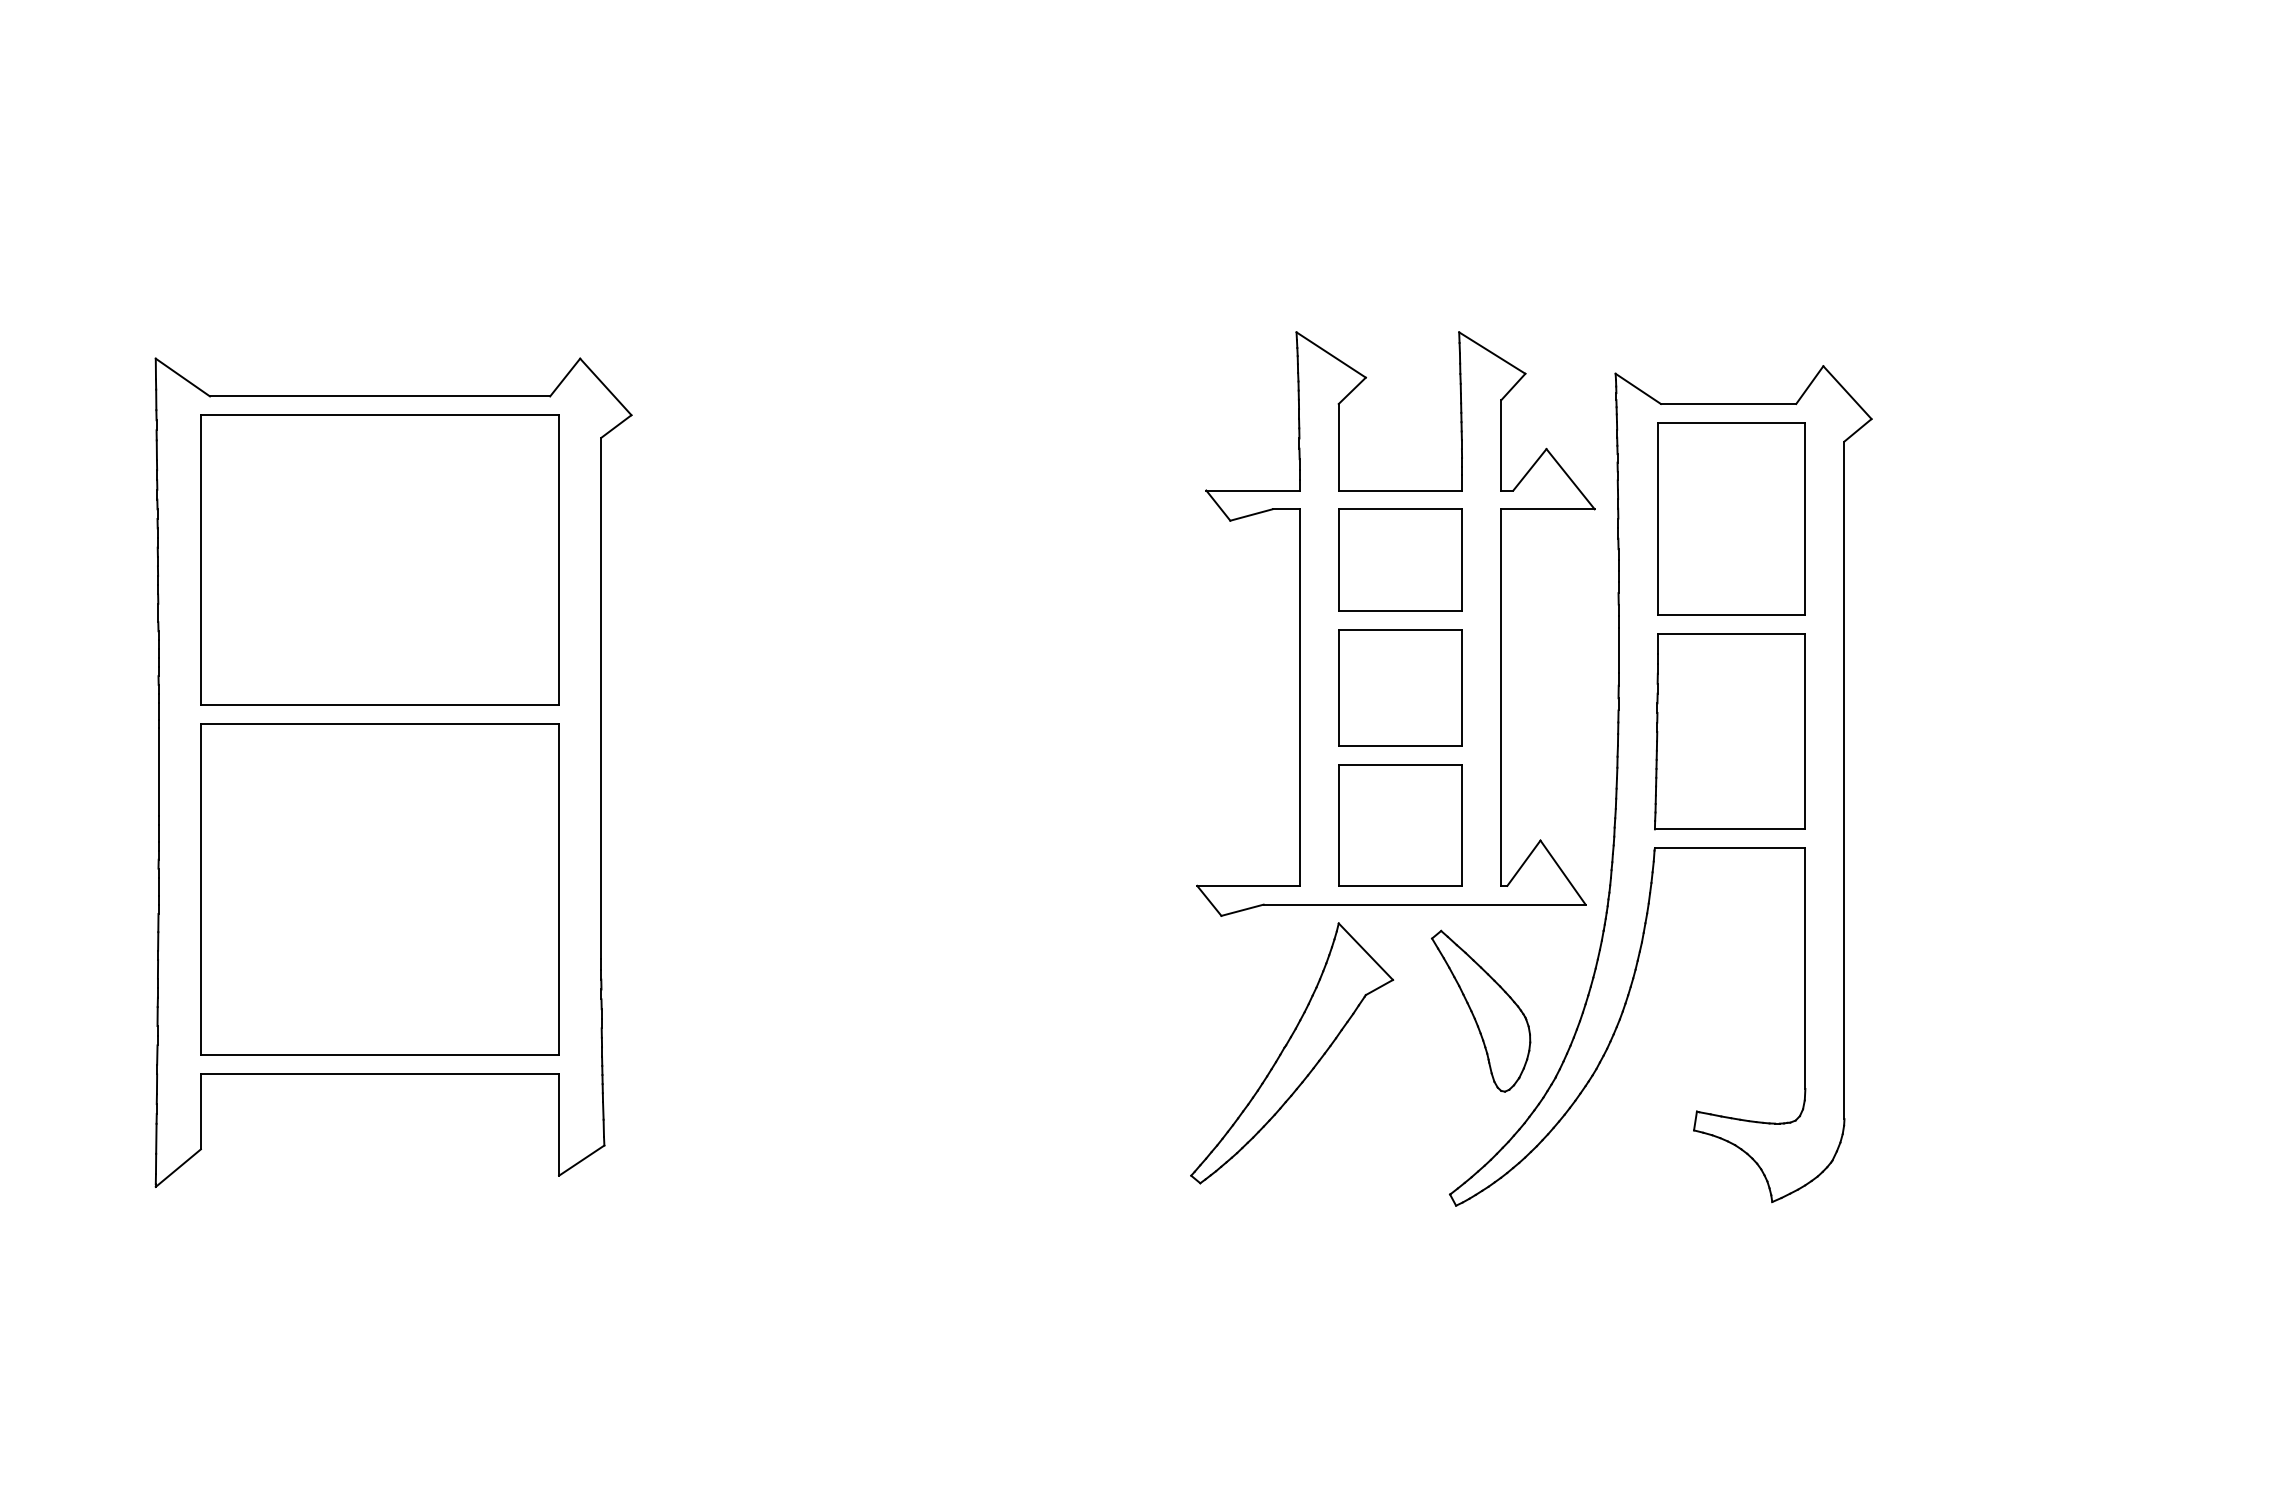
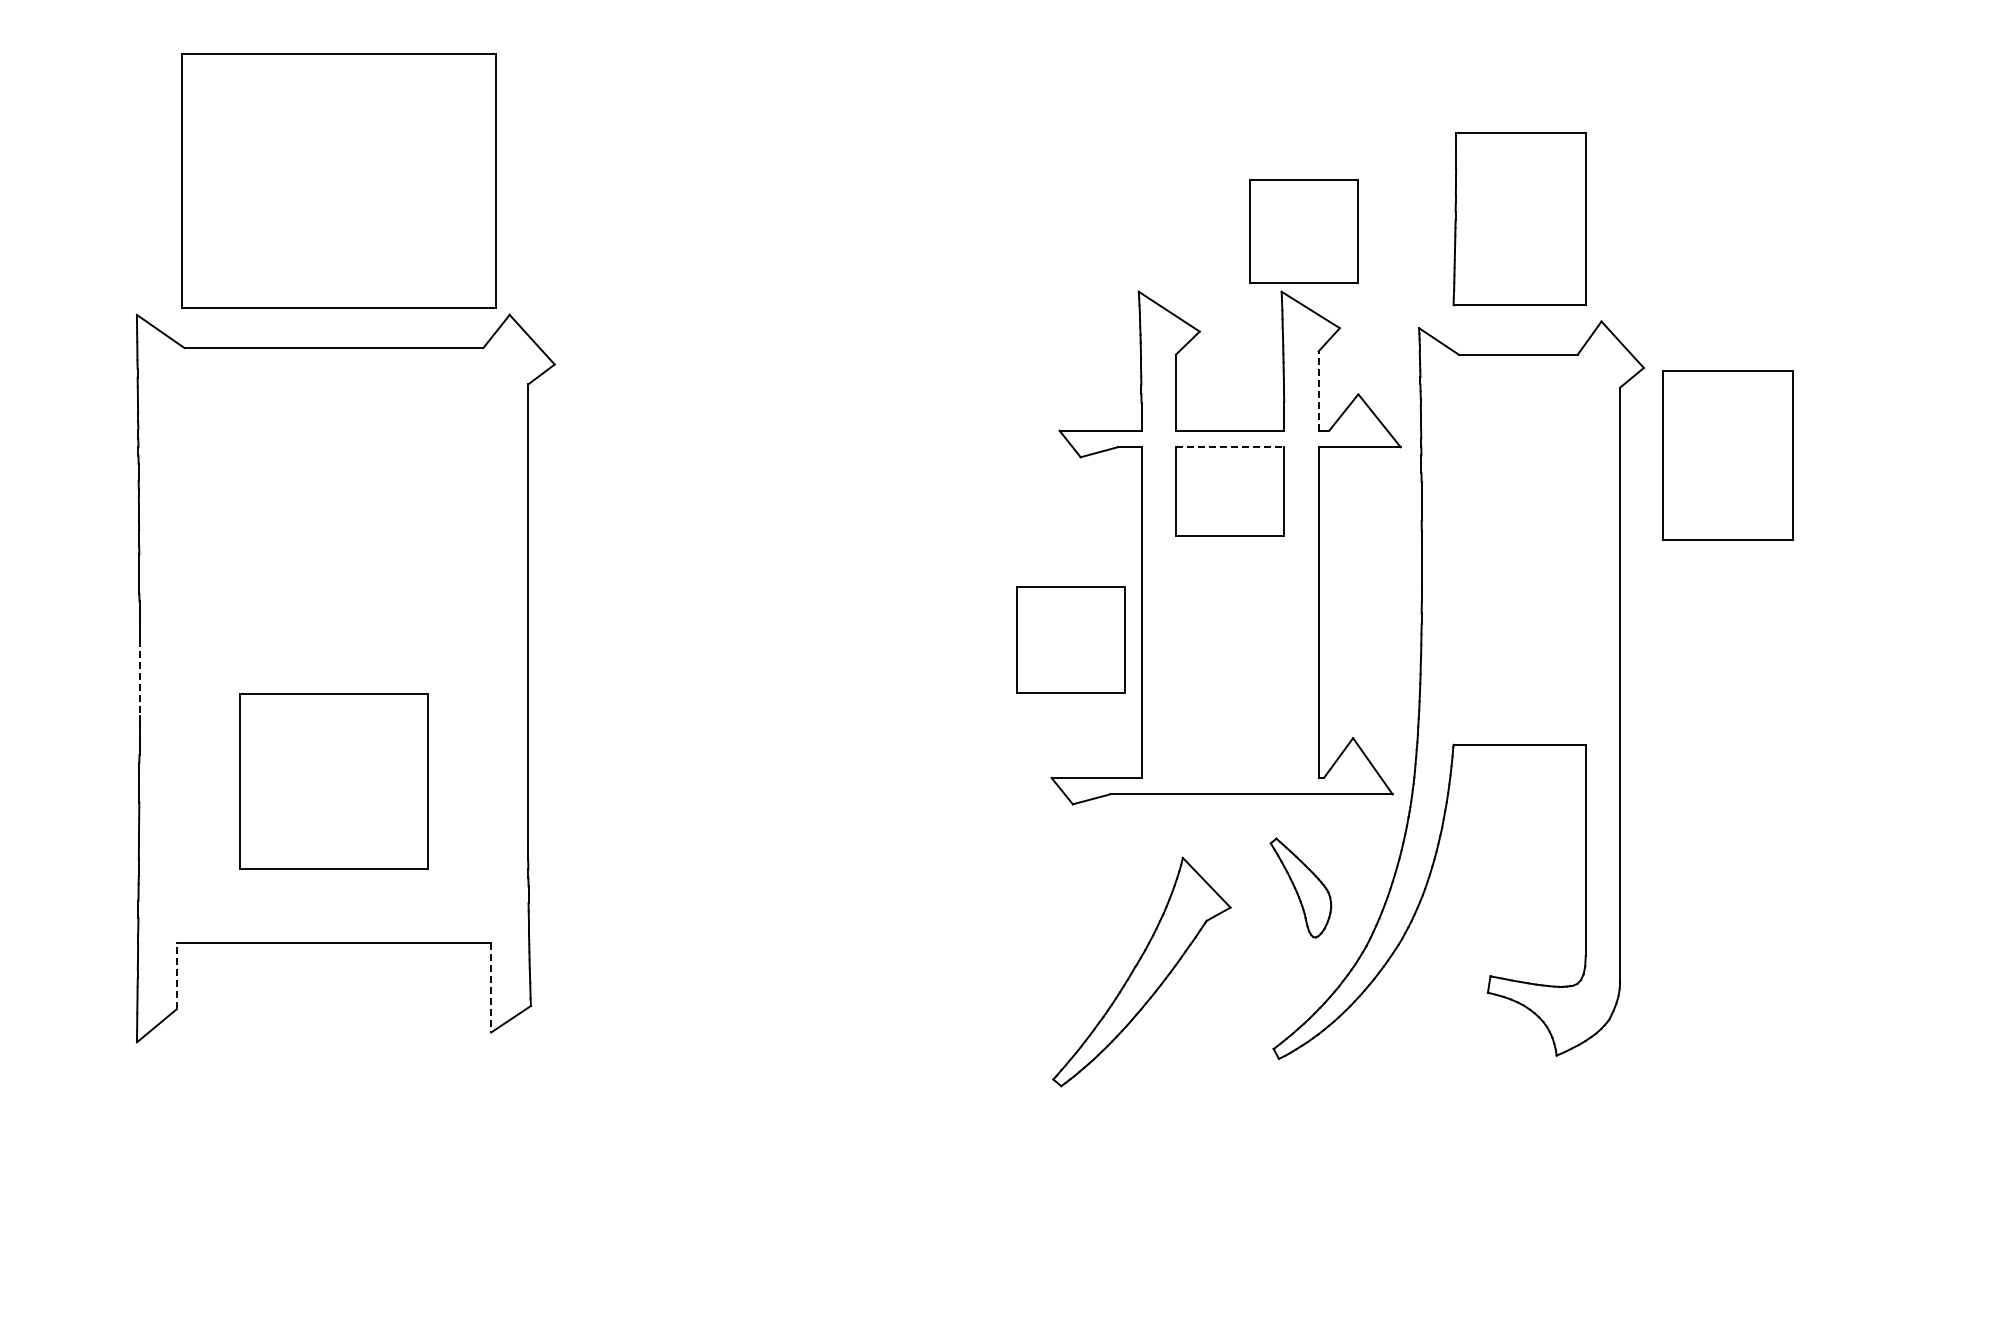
line: (1501, 445) -> (1318, 391), solid -> dashed
line: (1400, 509) -> (1230, 447), solid -> dashed
part: (1731, 518) -> (1727, 455), moved
part: (379, 559) -> (338, 180), moved
part: (1399, 688) -> (1303, 231), moved
part: (1729, 731) -> (1519, 219), moved
line: (158, 772) -> (139, 678), solid -> dashed
part: (1399, 825) -> (1070, 639), moved
part: (379, 889) -> (333, 781), size x0.6
part: (1480, 1010) -> (1300, 887), size x0.7
part: (1291, 1052) -> (1141, 971), moved
line: (200, 1110) -> (176, 975), solid -> dashed
line: (559, 1124) -> (491, 987), solid -> dashed

